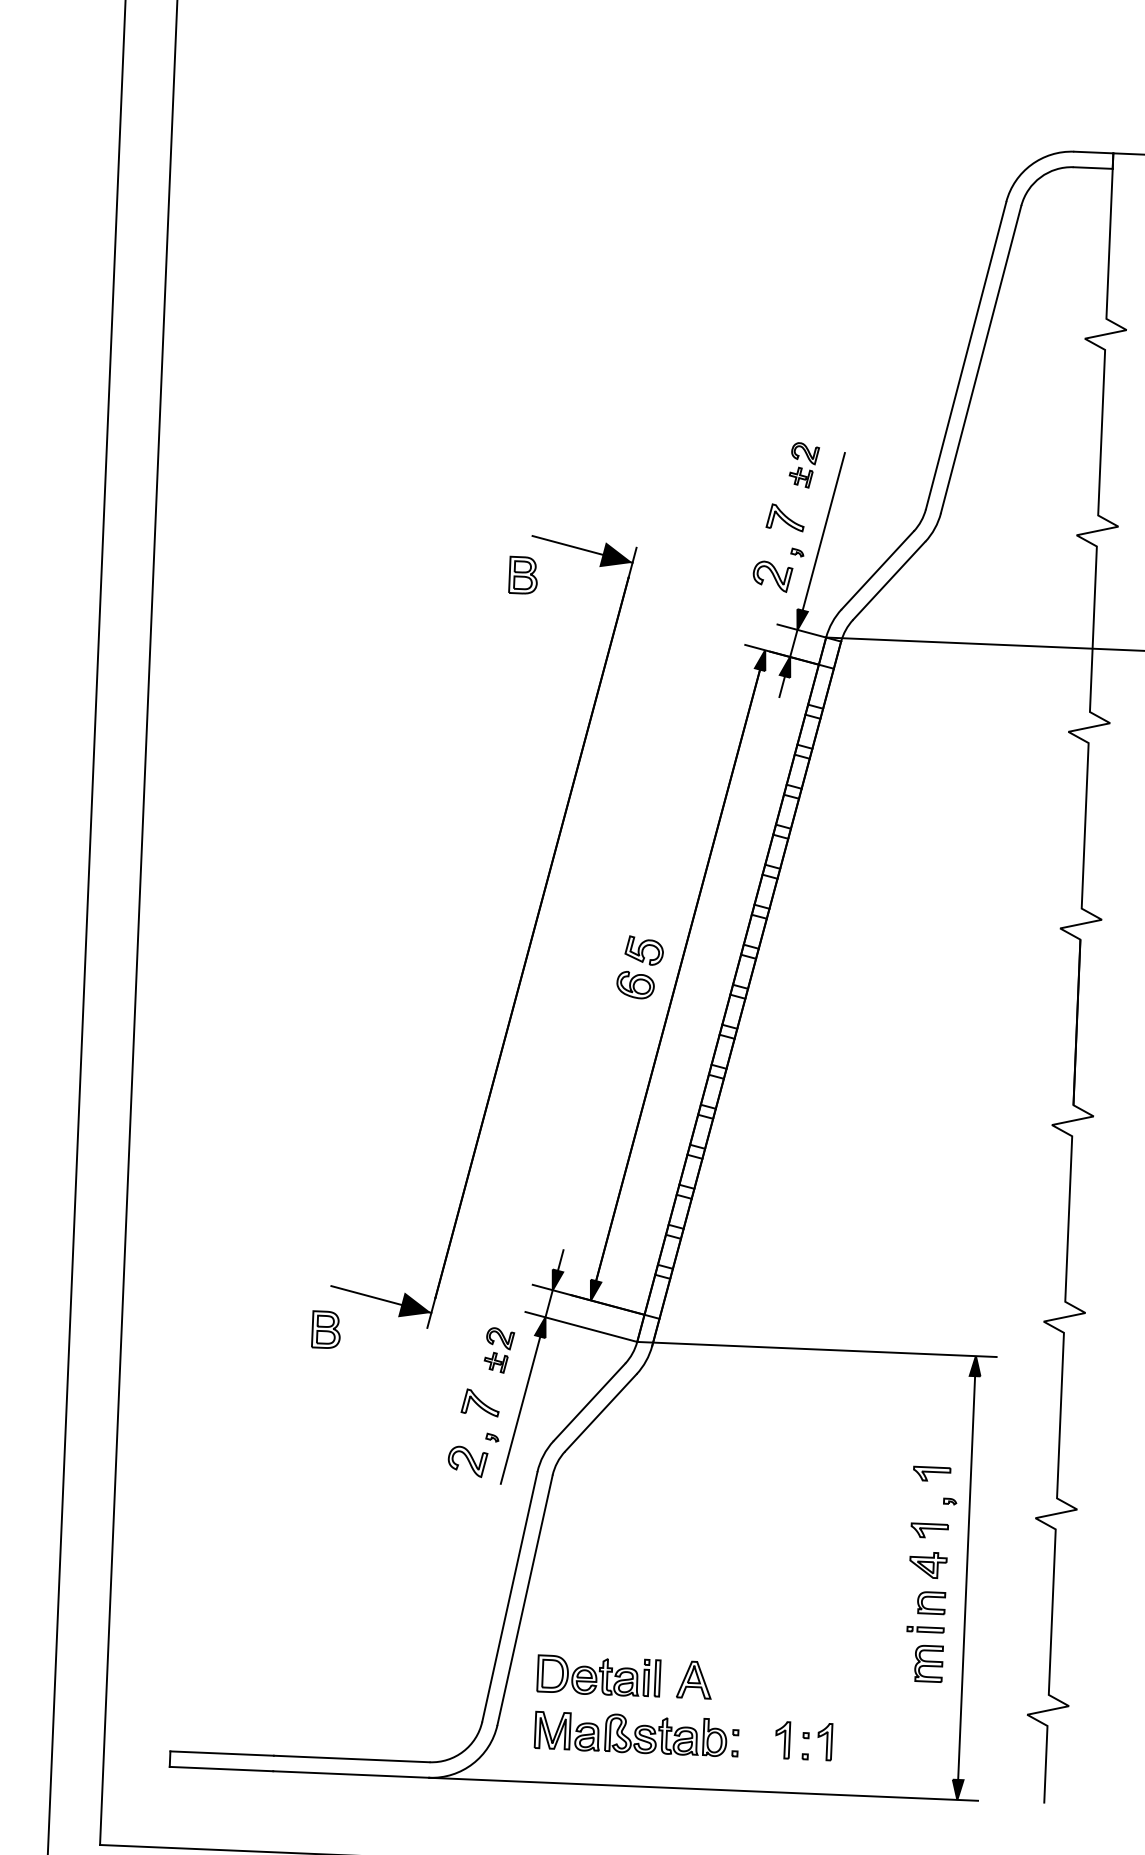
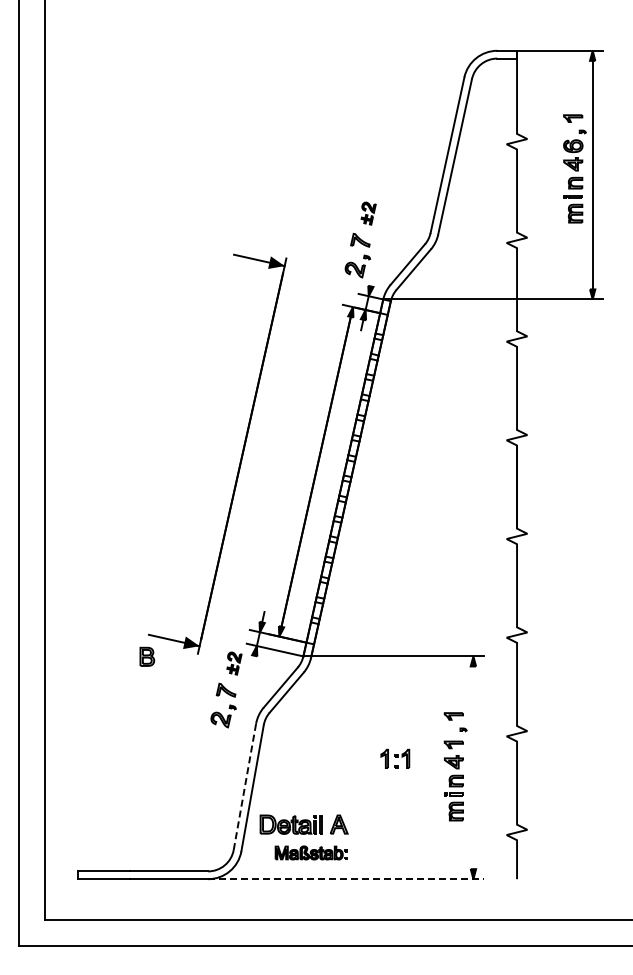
line: (823, 531) -> (379, 246), removed
part: (521, 574) -> (229, 274), removed
part: (639, 967) -> (296, 468), removed
line: (520, 1409) -> (246, 692), removed
line: (966, 1577) -> (473, 767), removed
line: (511, 1596) -> (245, 786), solid -> dashed
part: (635, 1733) -> (310, 852), size x0.7
part: (804, 1740) -> (395, 758), moved
line: (702, 1789) -> (345, 879), solid -> dashed

